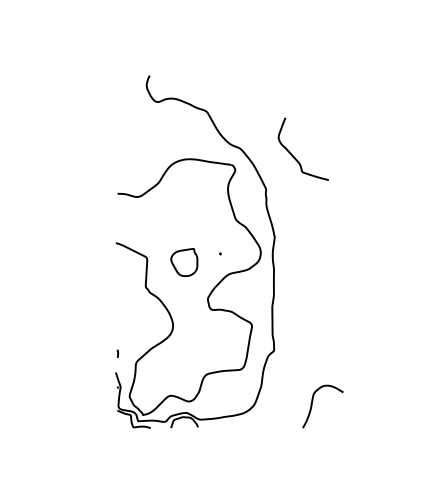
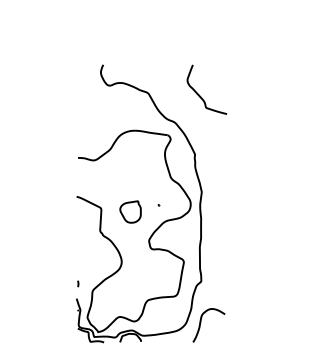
curve: (294, 156) -> (199, 95), moved
curve: (312, 406) -> (200, 325), moved

